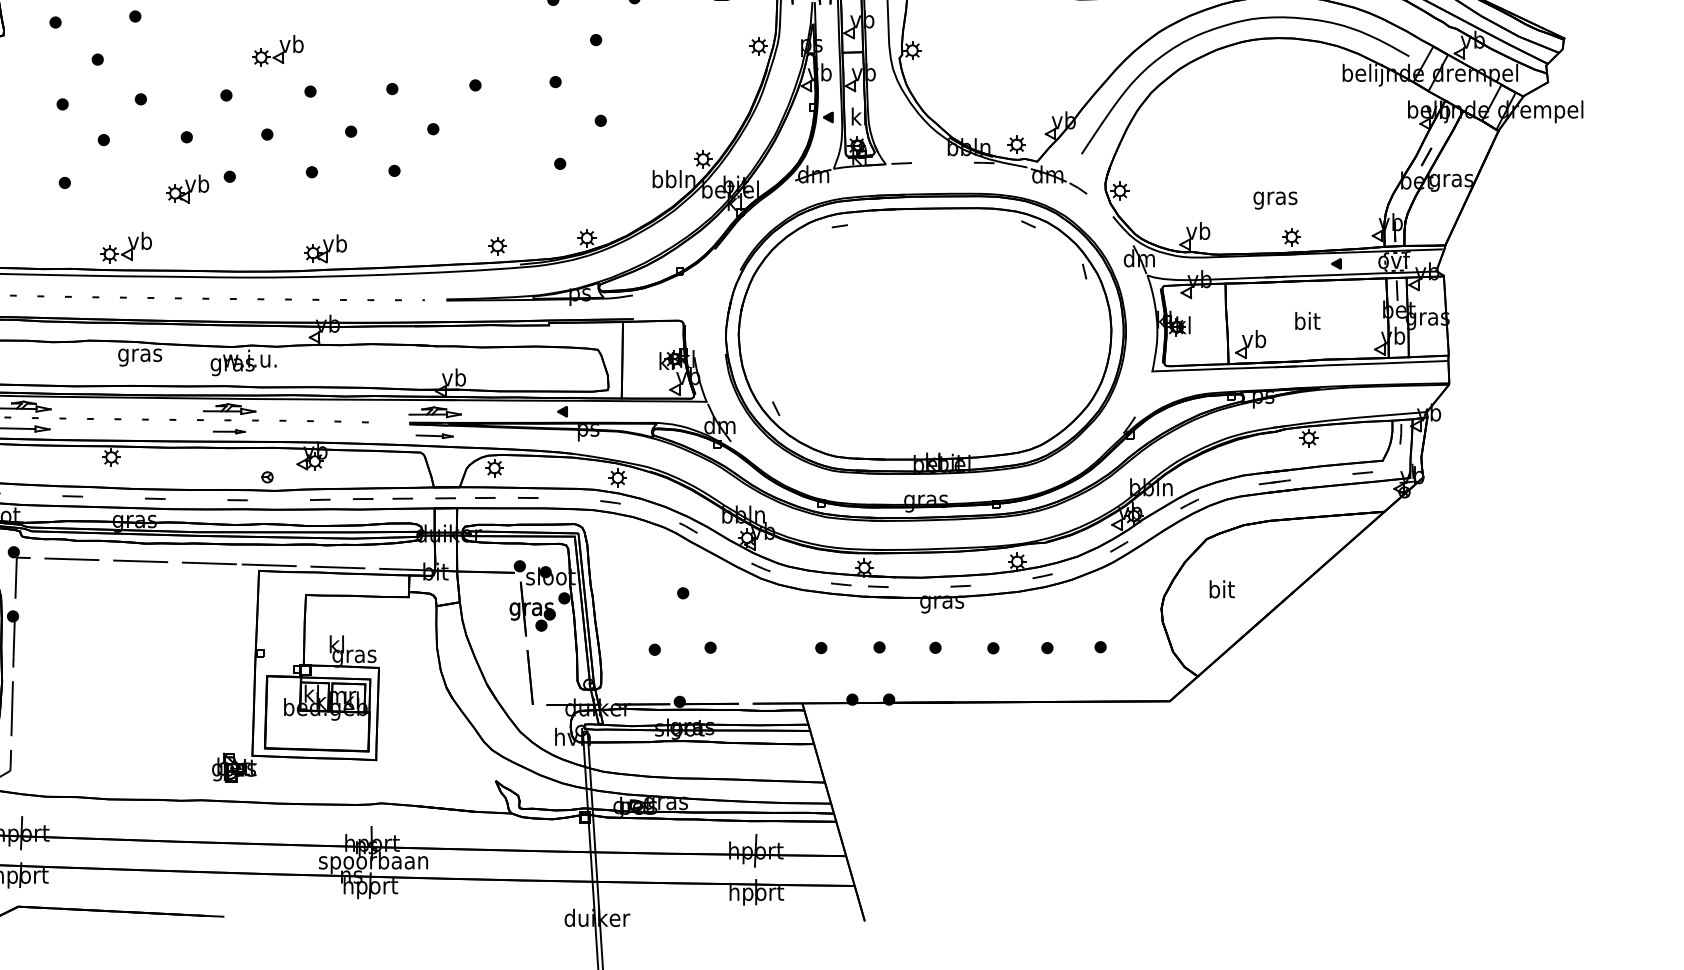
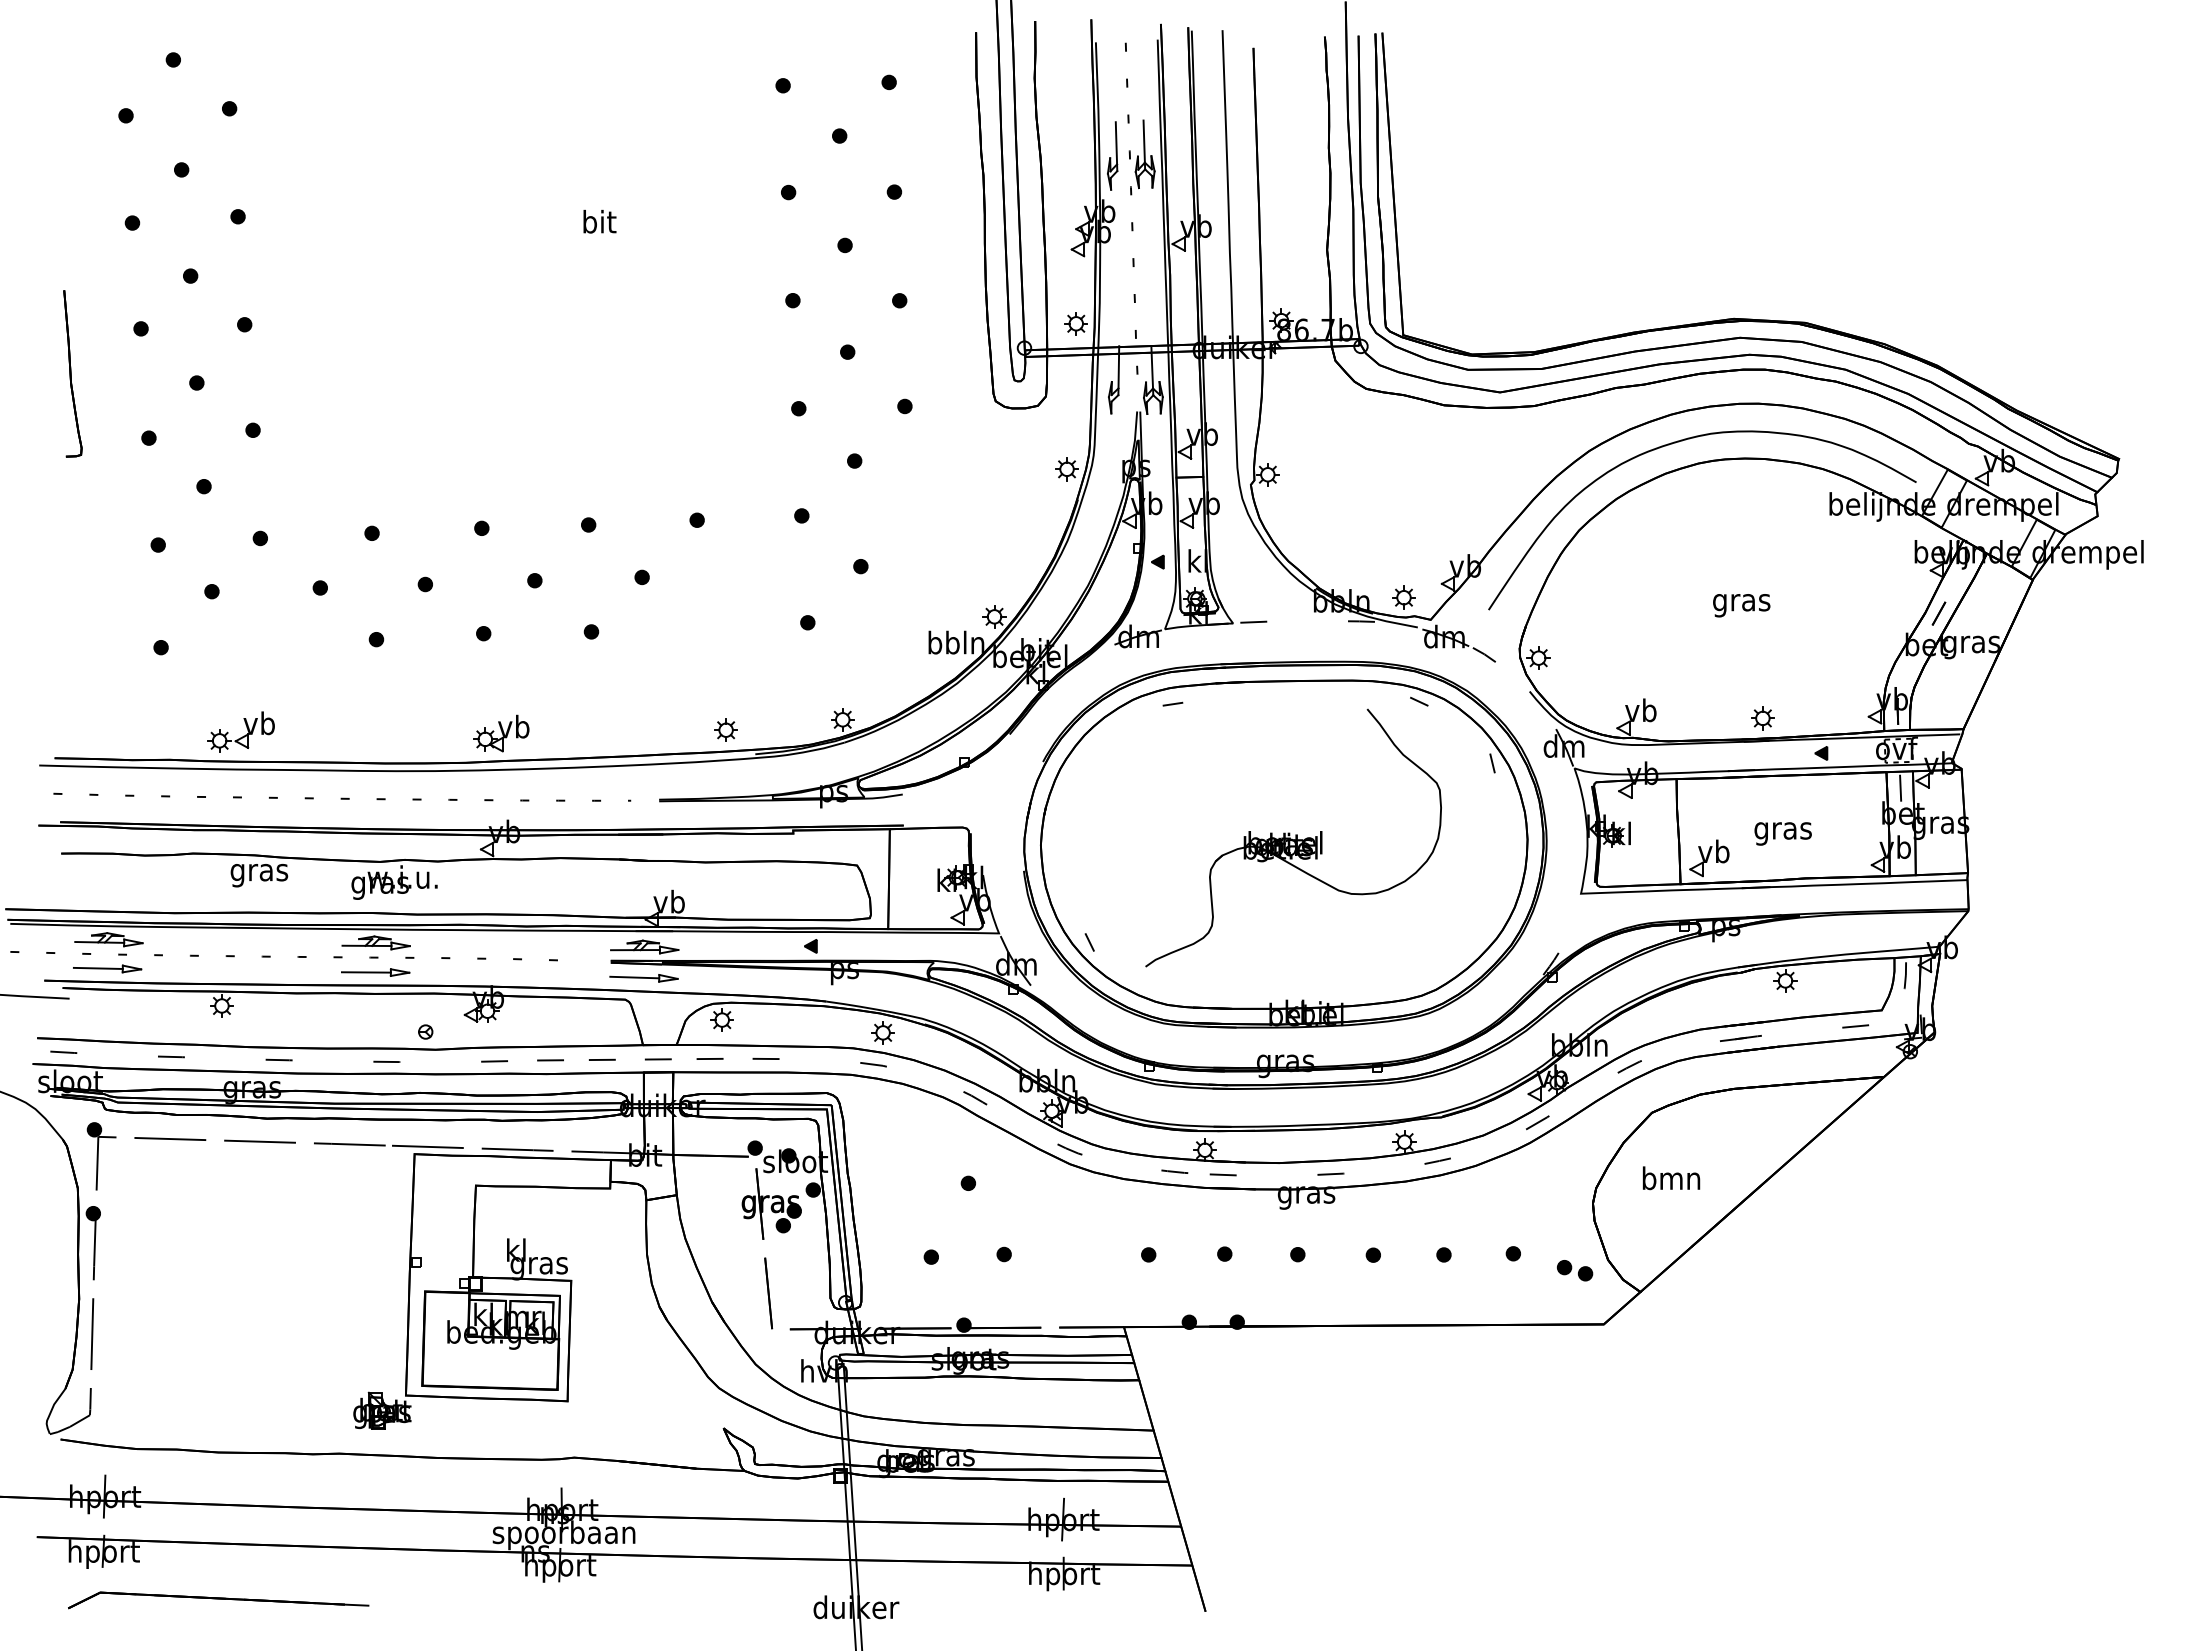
part: (277, 50) -> (438, 474), removed
part: (187, 188) -> (321, 655), removed
text: (1275, 200) -> (1741, 605), moved
text: (1306, 323) -> (1782, 830), bit -> gras
part: (932, 328) -> (1293, 837), added
part: (229, 431) -> (375, 972), size x1.67
part: (434, 436) -> (643, 978), size x1.43
text: (1221, 589) -> (1671, 1178), bit -> bmn
part: (1147, 660) -> (1574, 1270), added

